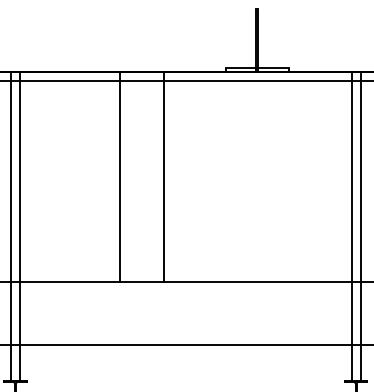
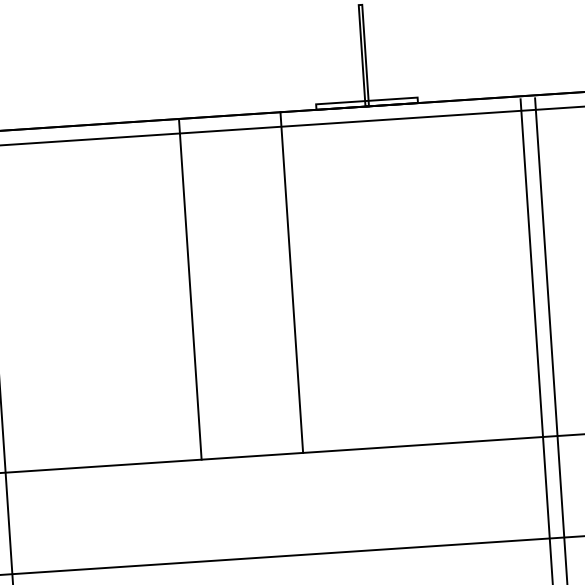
line: (120, 176) -> (191, 288), moved
line: (163, 176) -> (291, 281), moved

